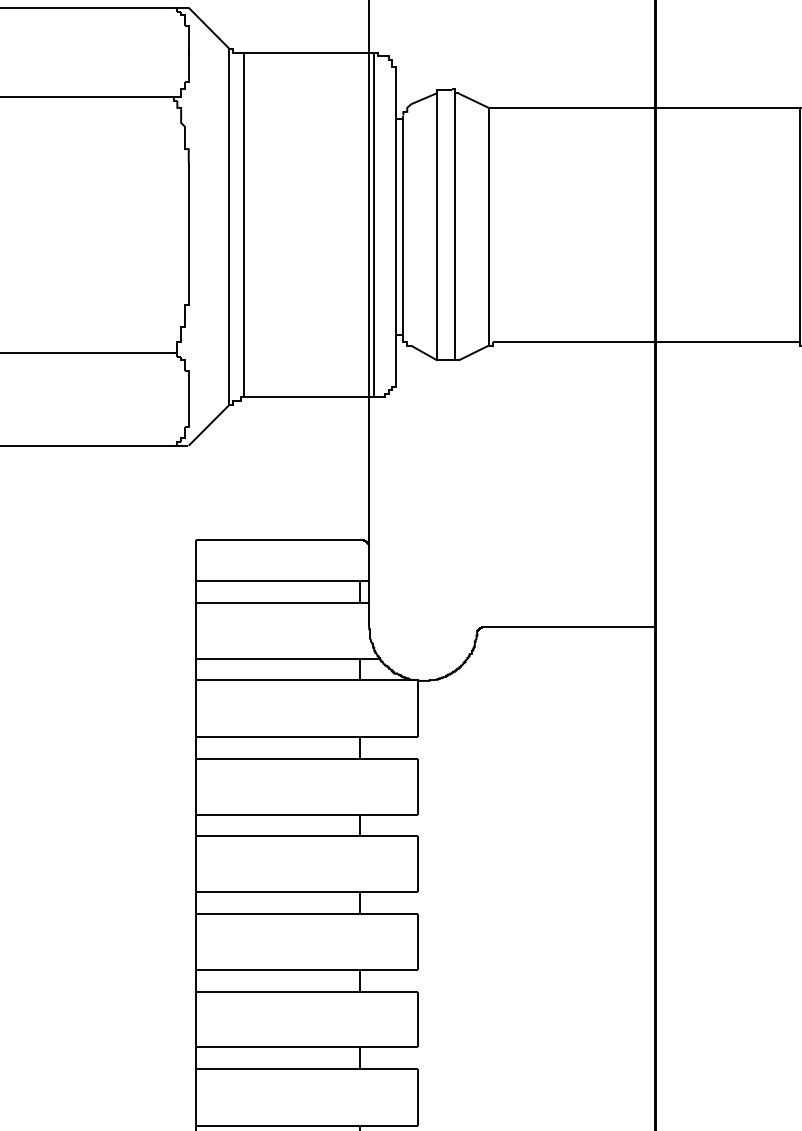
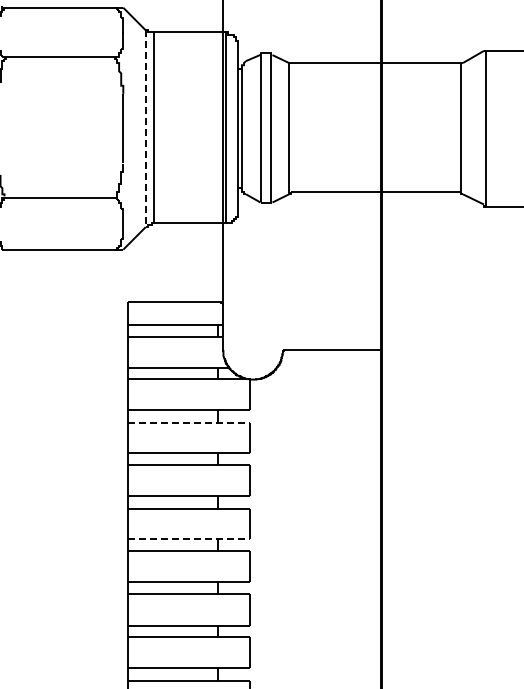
line: (228, 228) -> (145, 129), solid -> dashed
line: (308, 758) -> (189, 422), solid -> dashed
line: (308, 970) -> (189, 539), solid -> dashed

